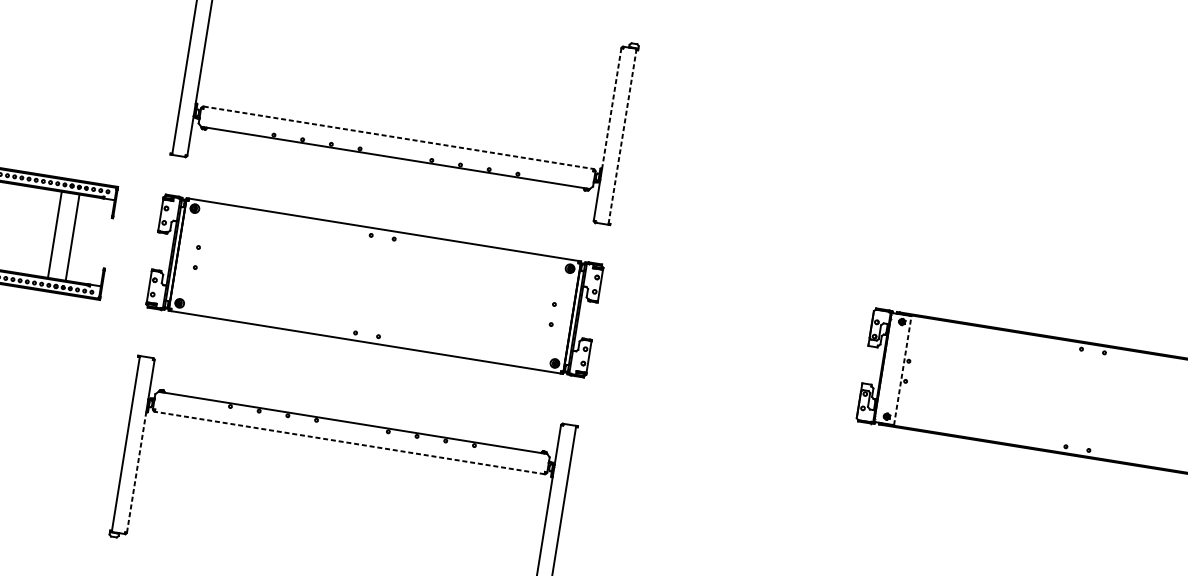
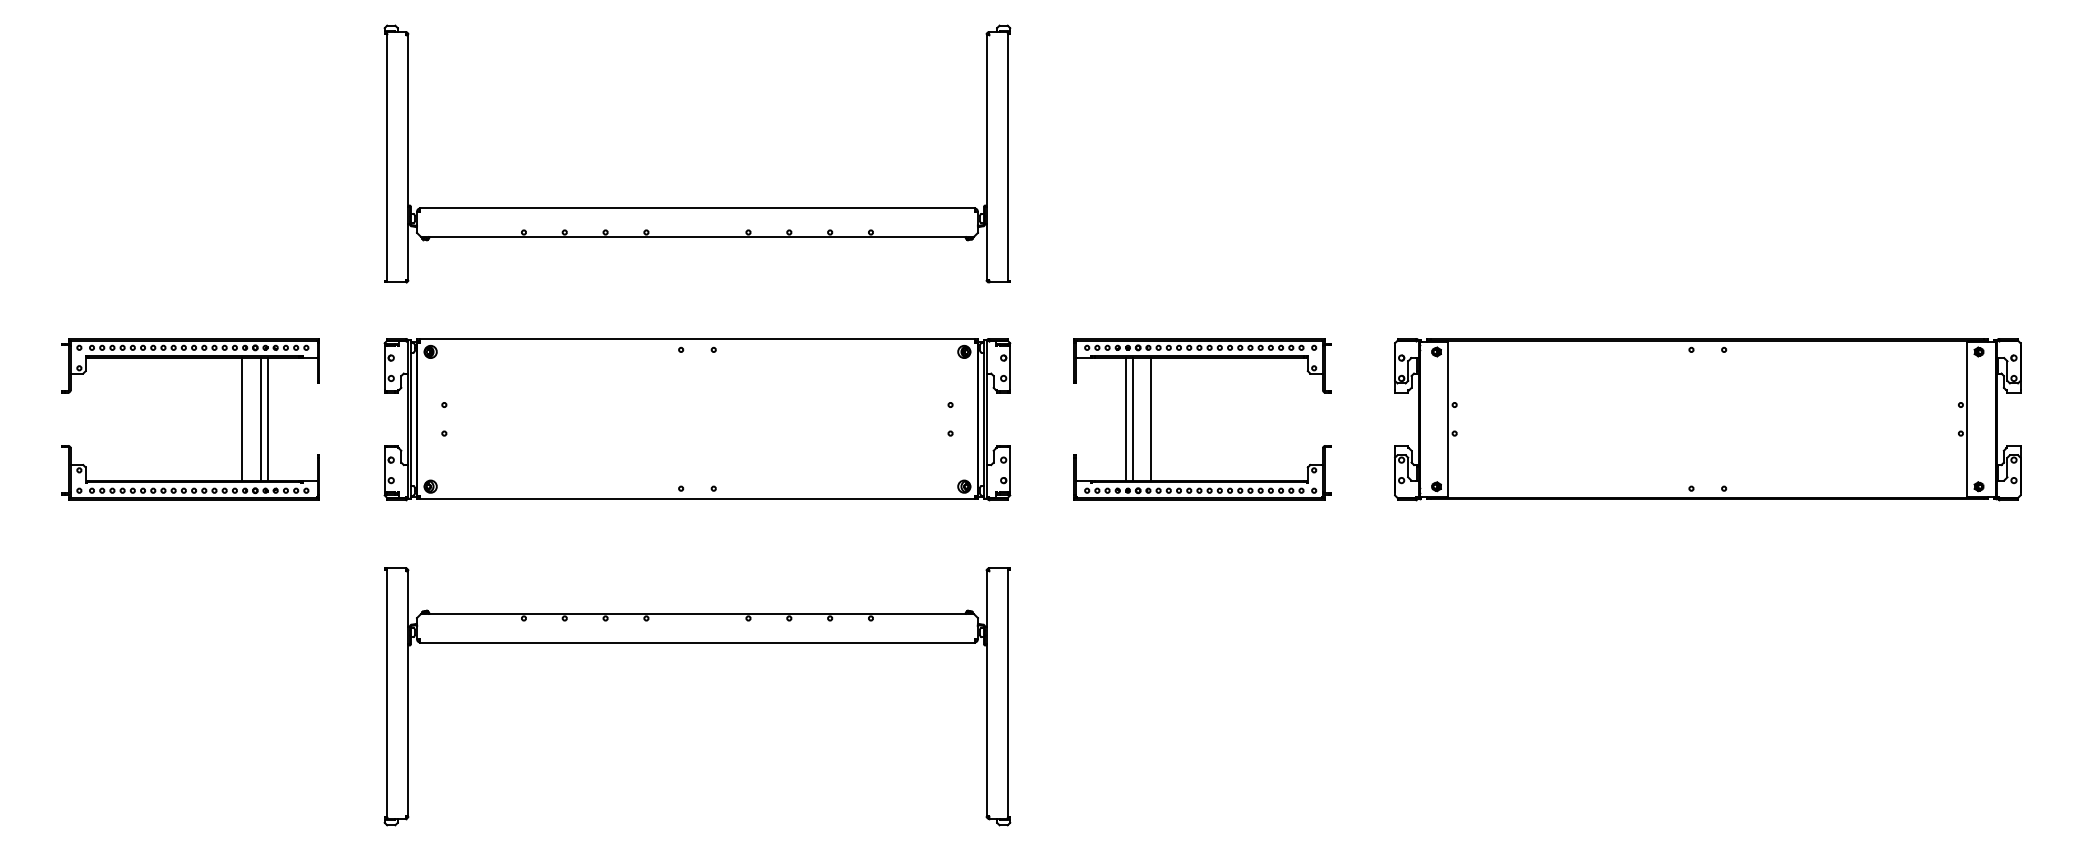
line: (611, 109) -> (986, 121), dashed -> solid
line: (622, 136) -> (1007, 157), dashed -> solid
line: (398, 137) -> (697, 208), dashed -> solid
line: (67, 236) -> (260, 419), added
part: (694, 337) -> (1151, 419), added
line: (902, 370) -> (1448, 419), dashed -> solid
line: (349, 442) -> (696, 642), dashed -> solid
line: (136, 471) -> (408, 729), dashed -> solid

